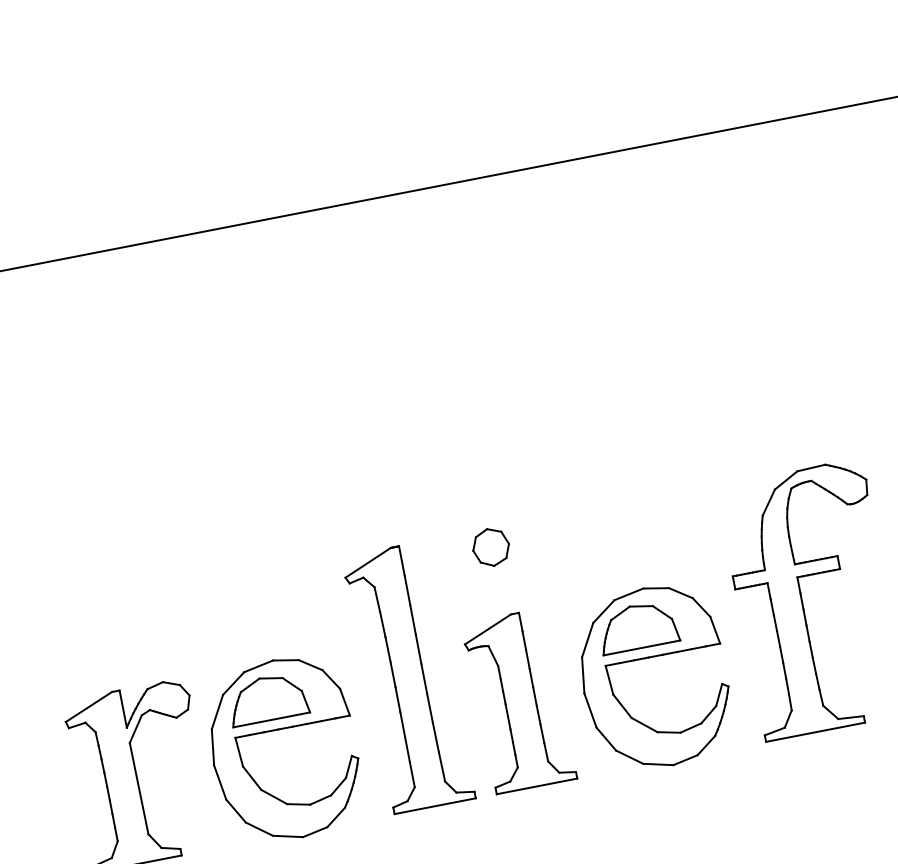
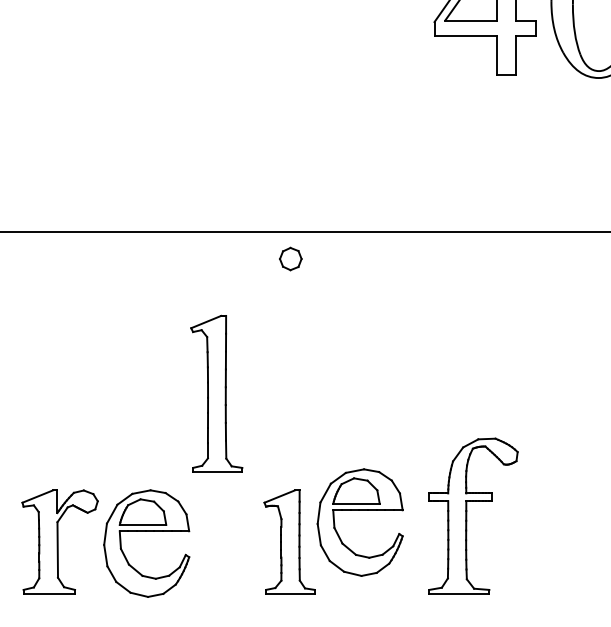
part: (490, 546) -> (290, 258), moved
part: (649, 657) -> (359, 510), moved
part: (408, 677) -> (216, 393), moved

